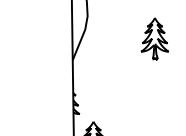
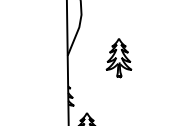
part: (154, 39) -> (118, 58), moved

